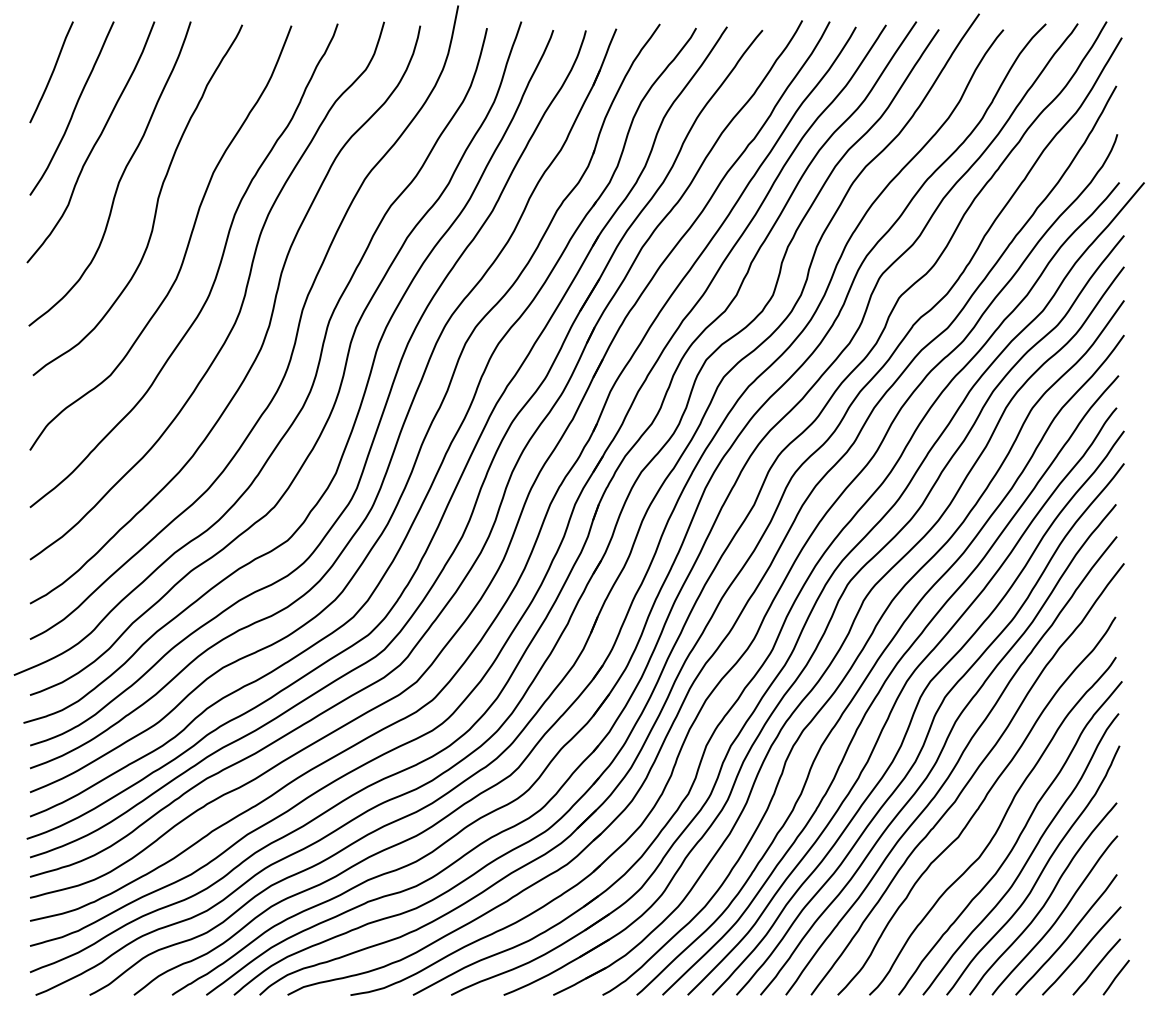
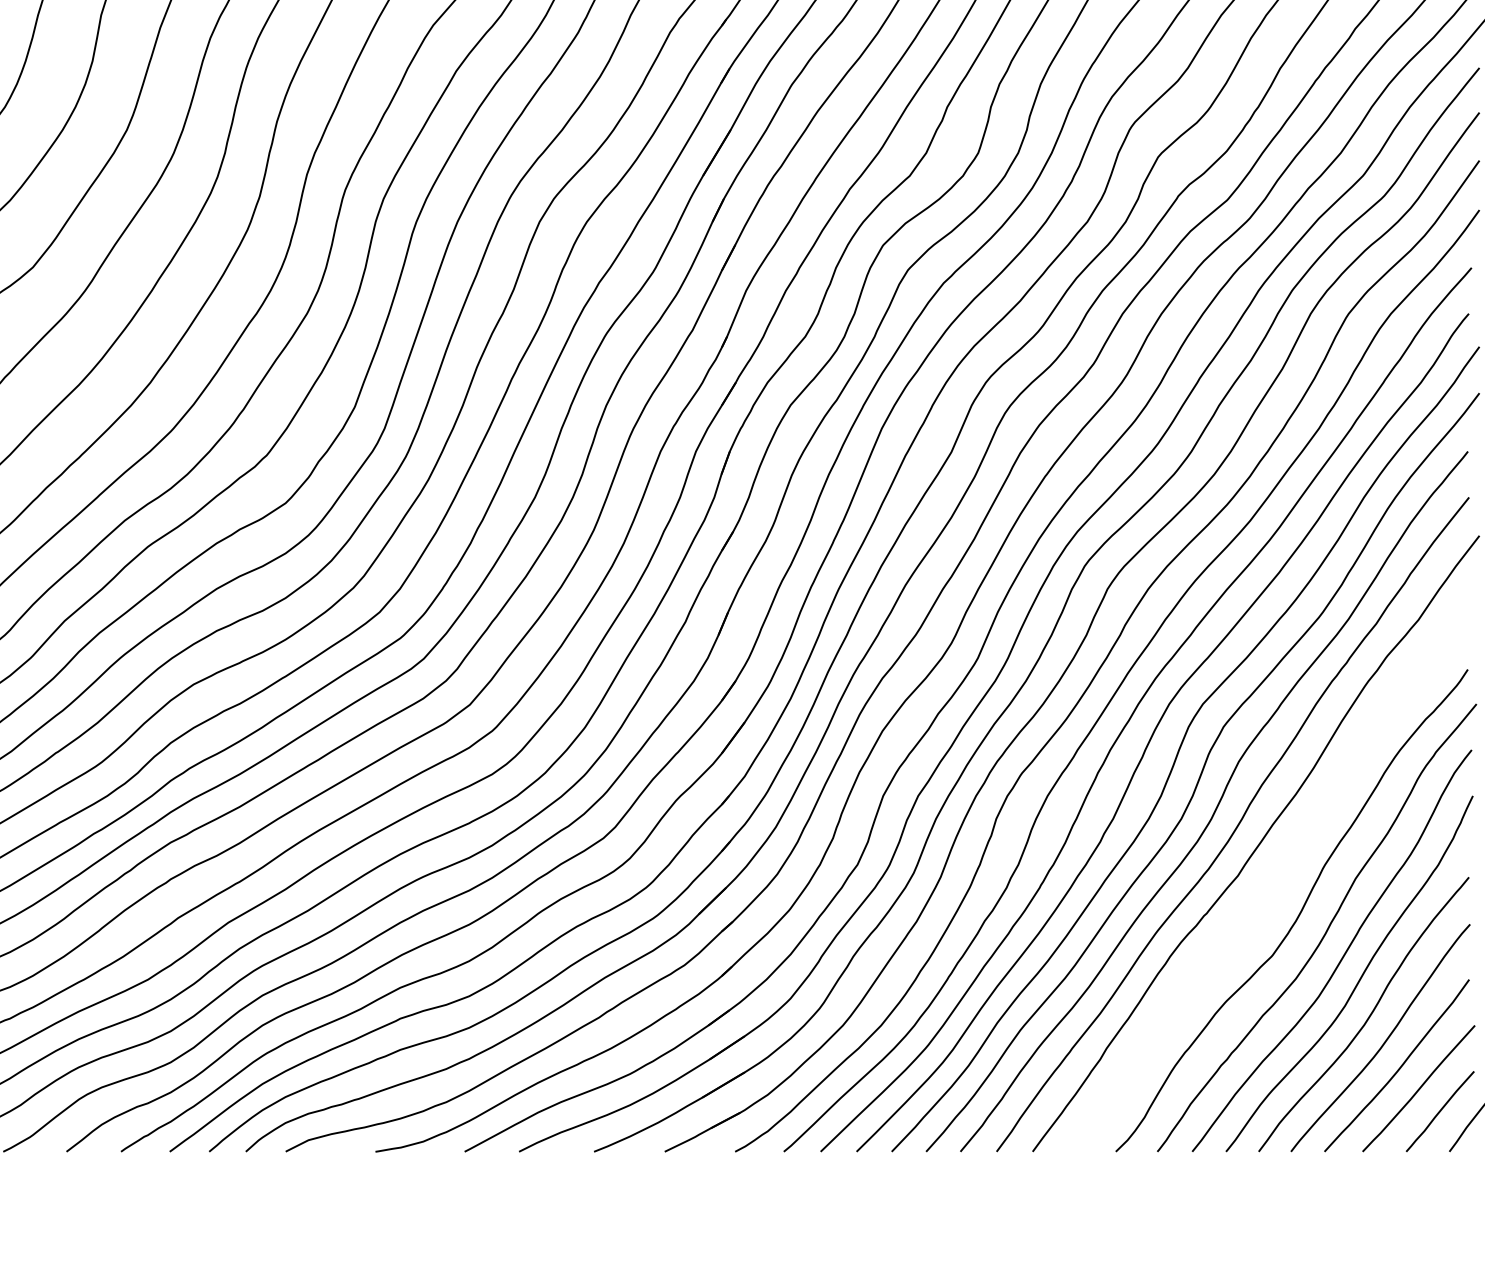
curve: (978, 806) -> (1271, 882), removed

